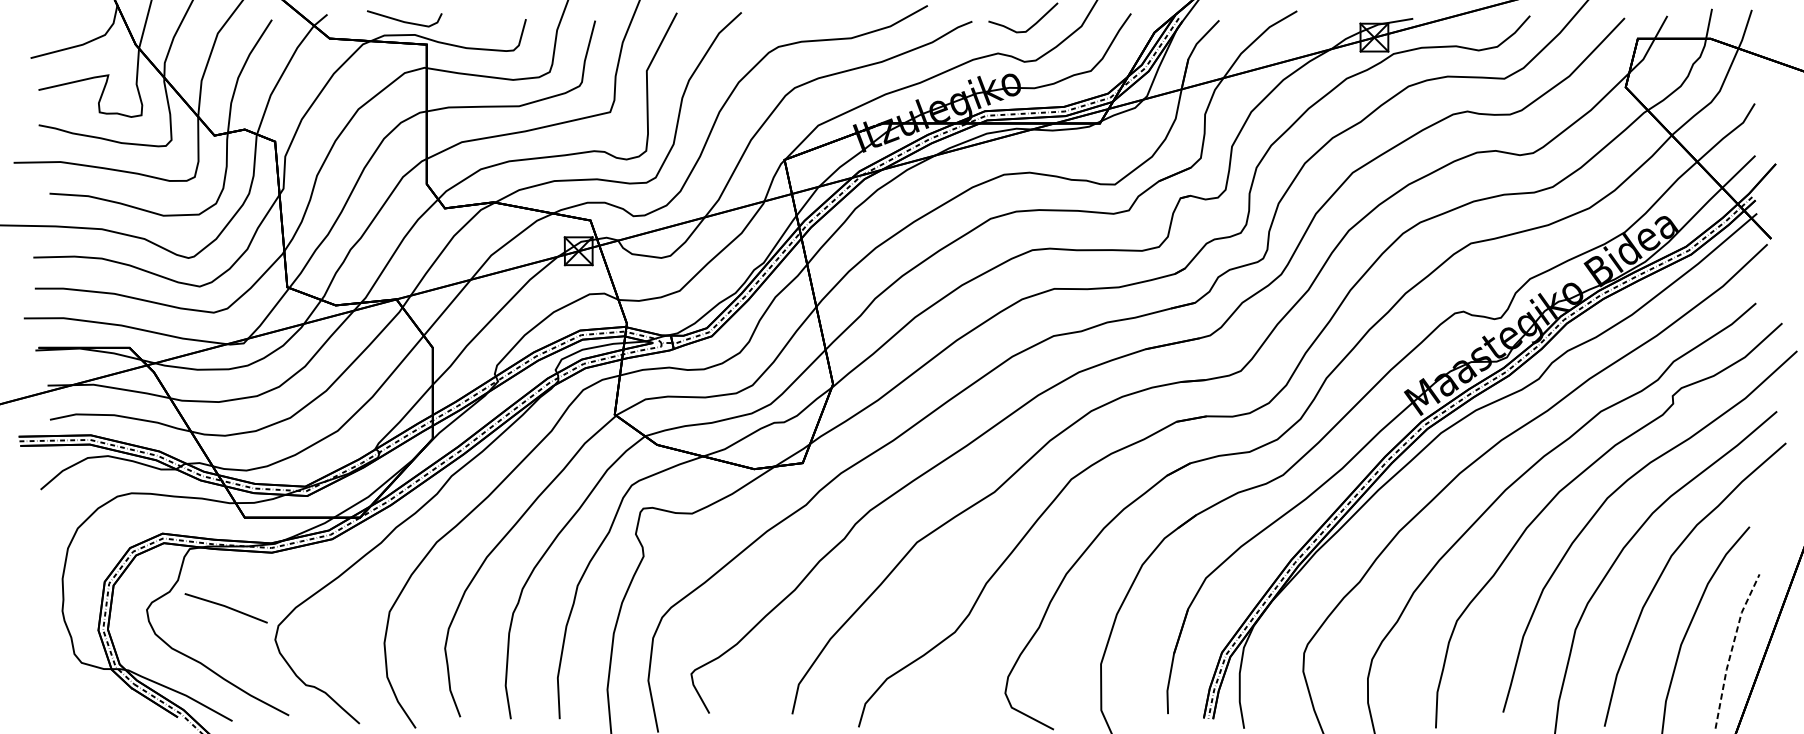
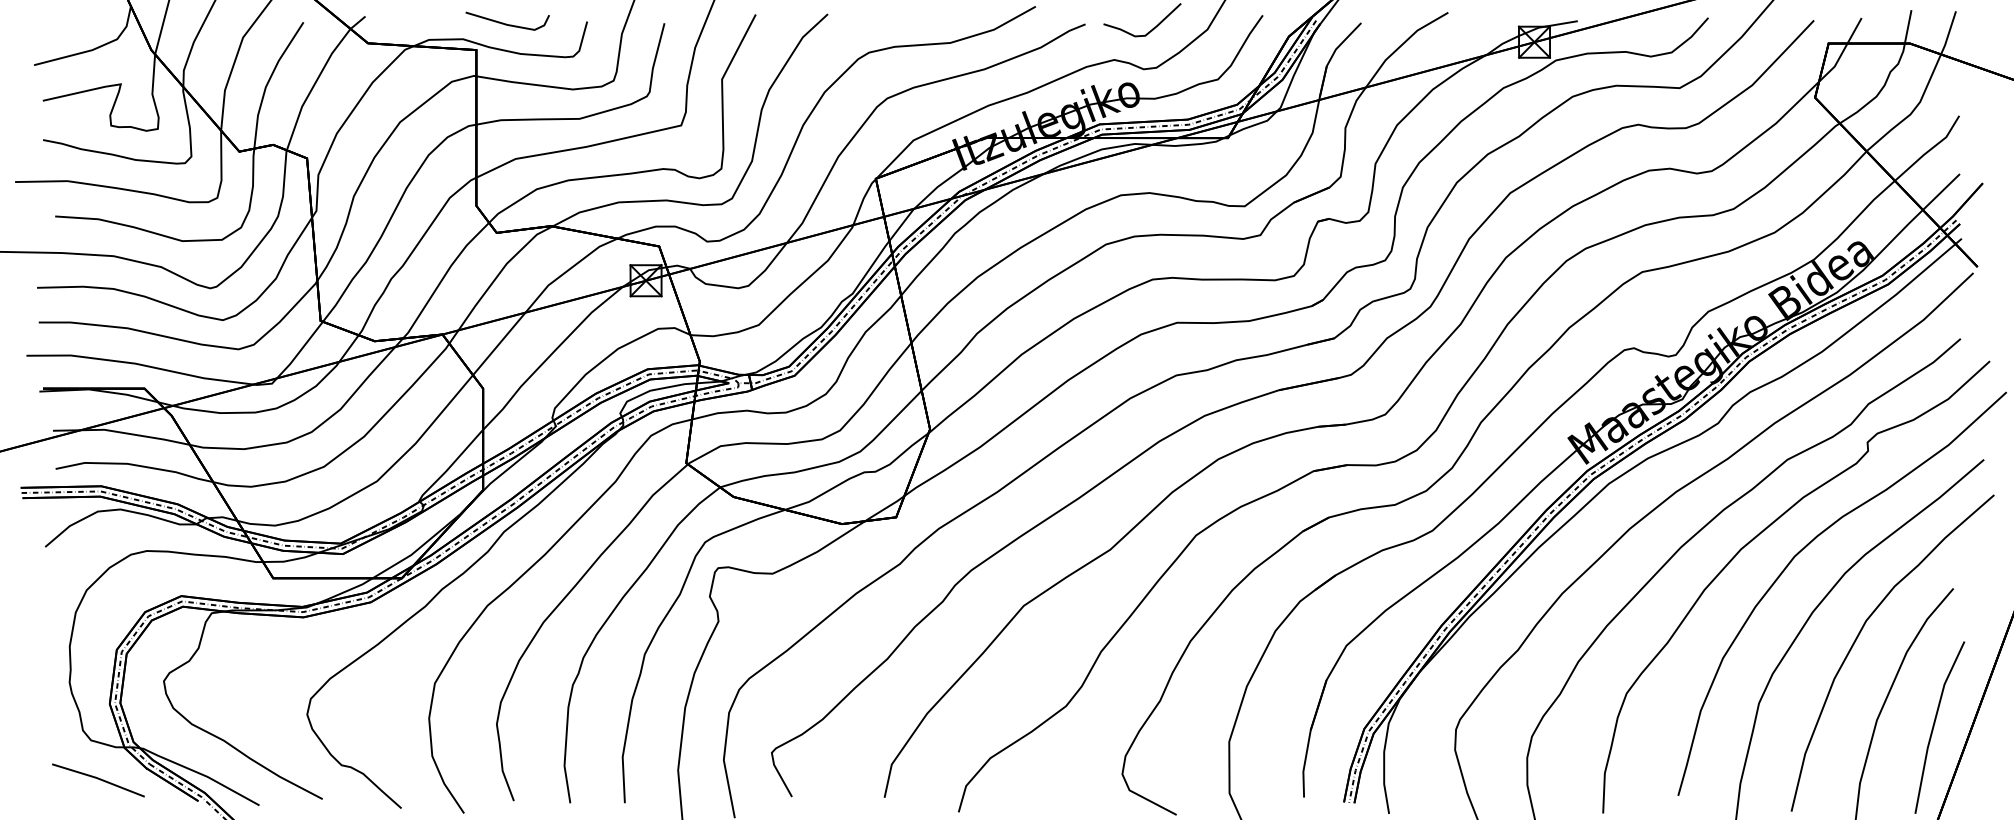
line: (403, 20) -> (506, 23), moved
line: (226, 607) -> (98, 779), moved
line: (1731, 648) -> (1933, 724), dashed -> solid

